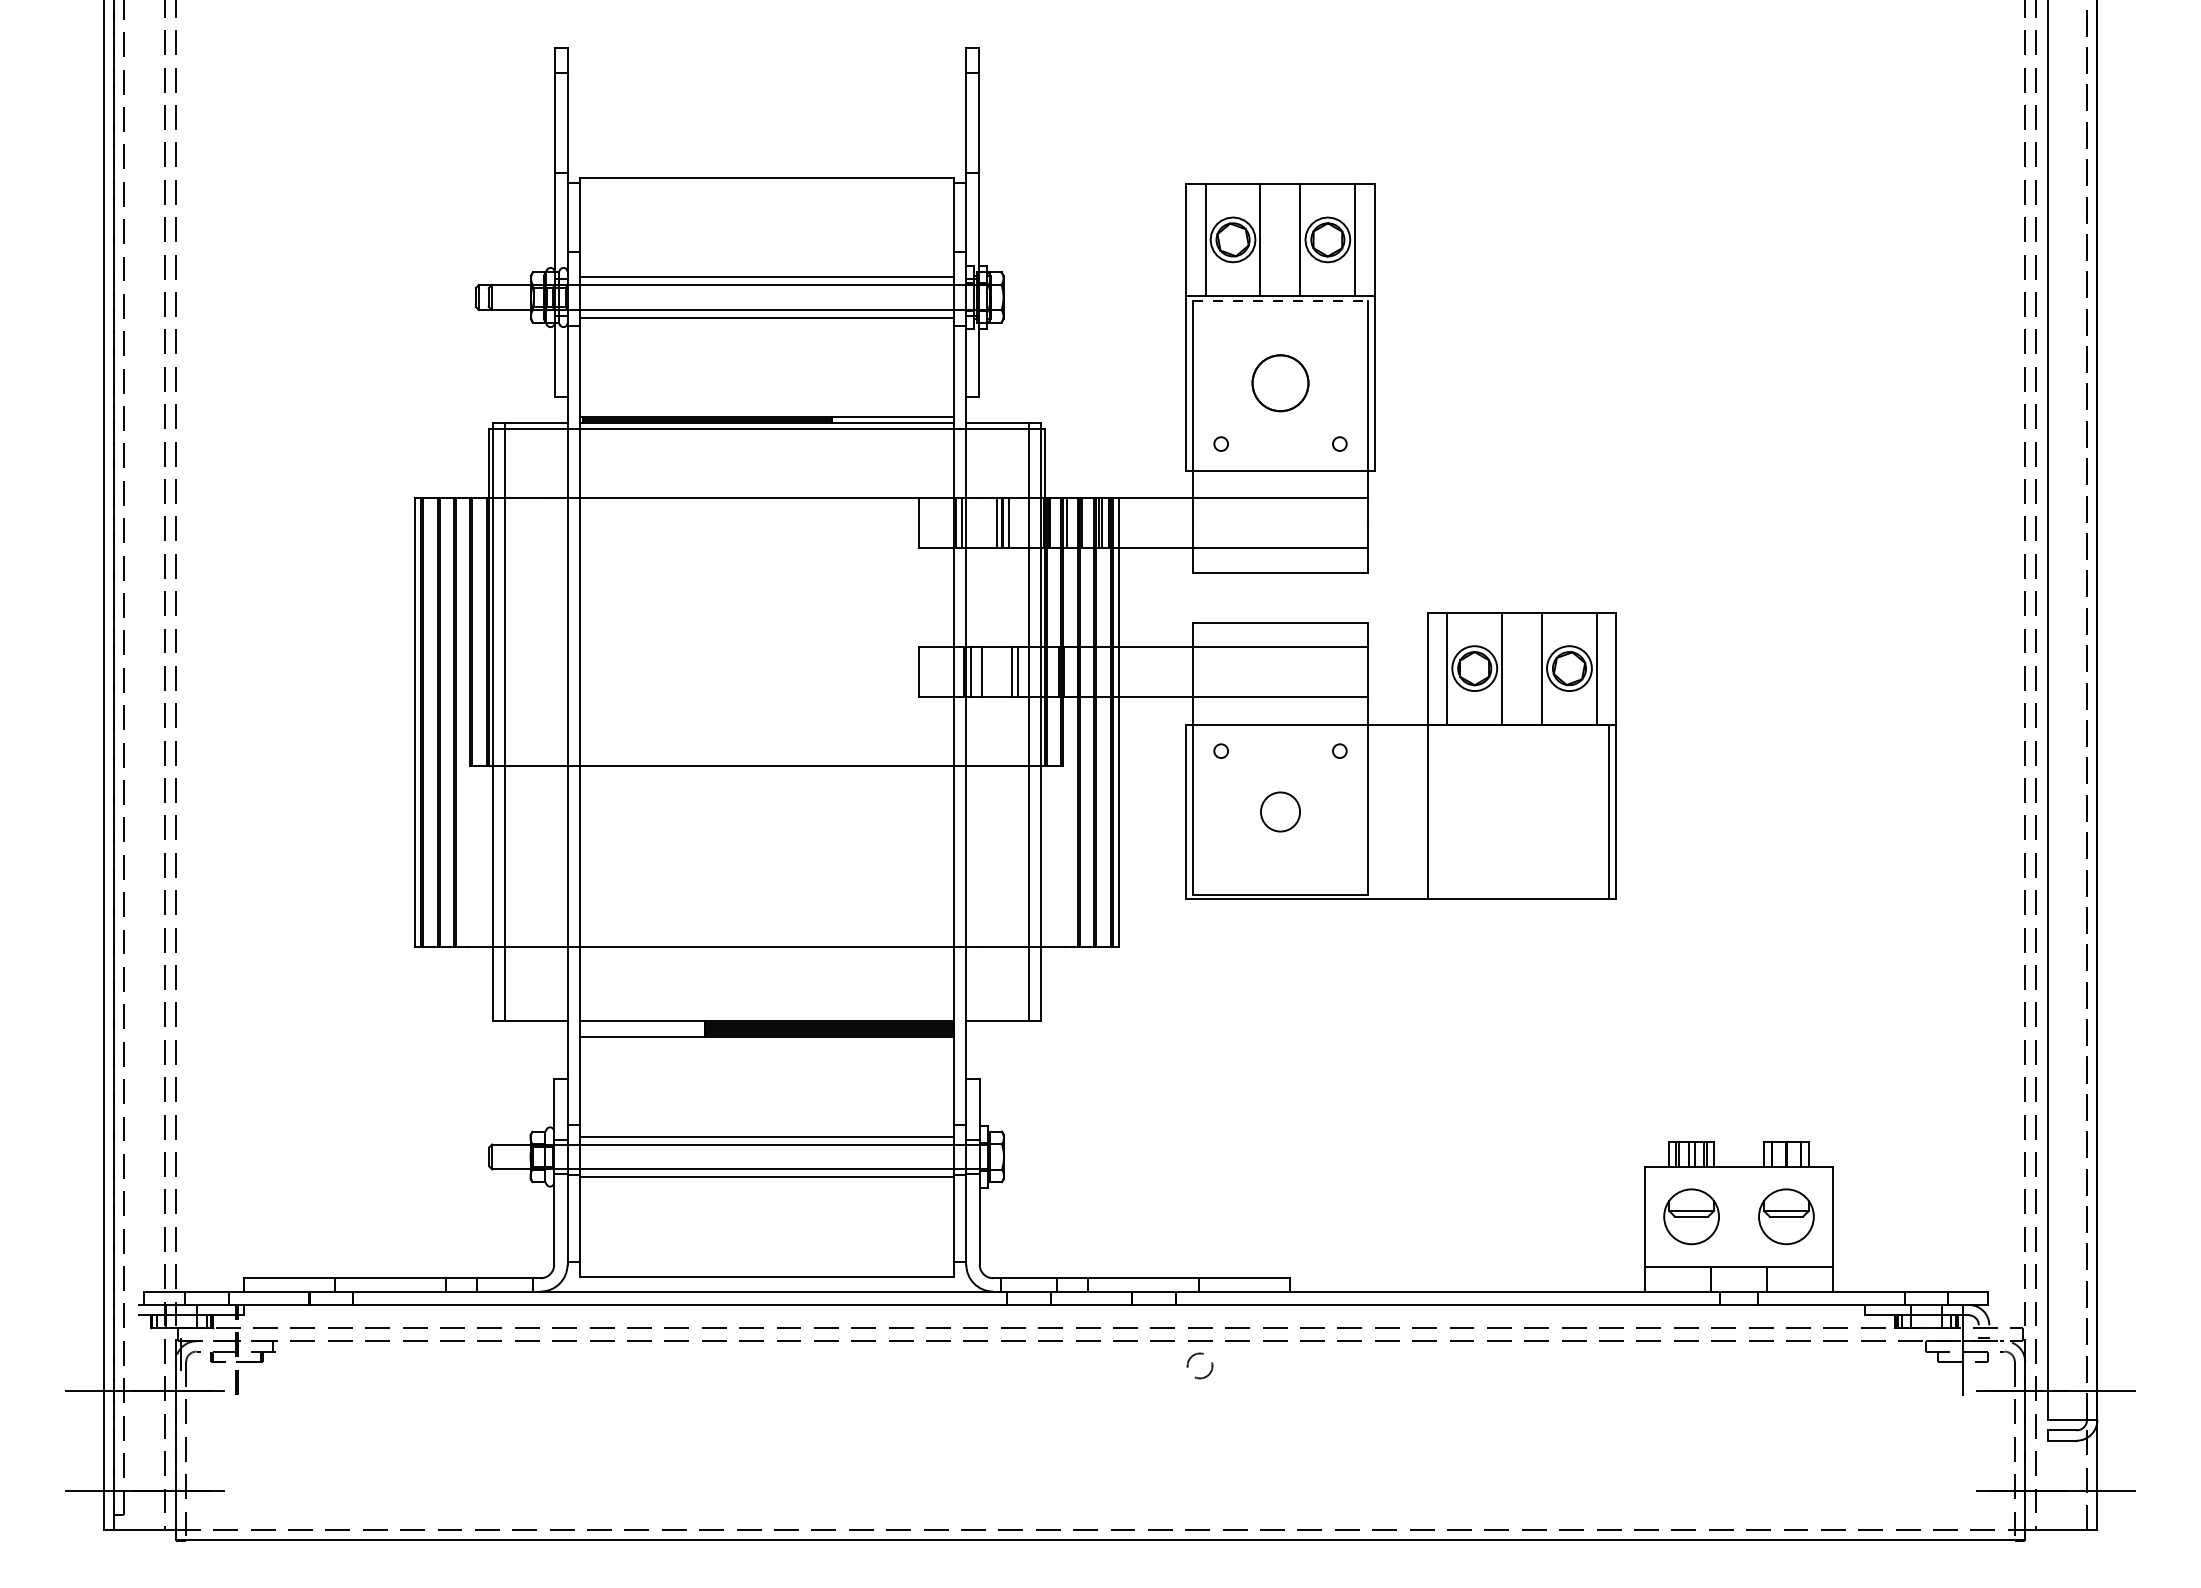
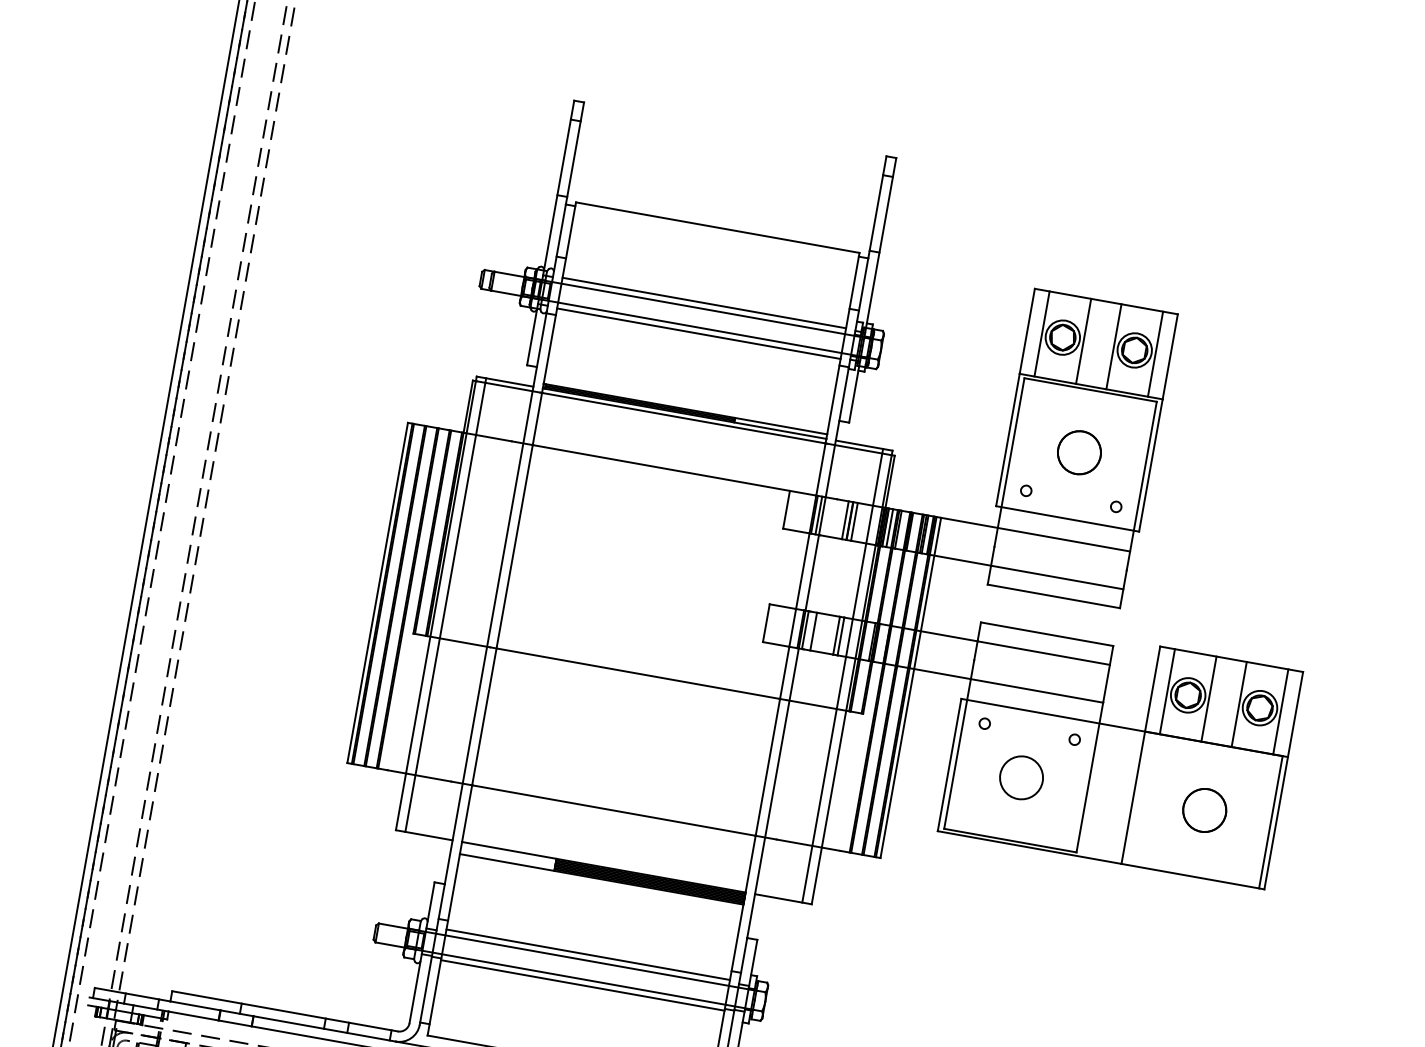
line: (1281, 300) -> (1091, 390), dashed -> solid
line: (1055, 522) -> (890, 527), added
circle: (1280, 811) -> (1021, 777), size x1.43
circle: (1521, 811) -> (1204, 810), added

